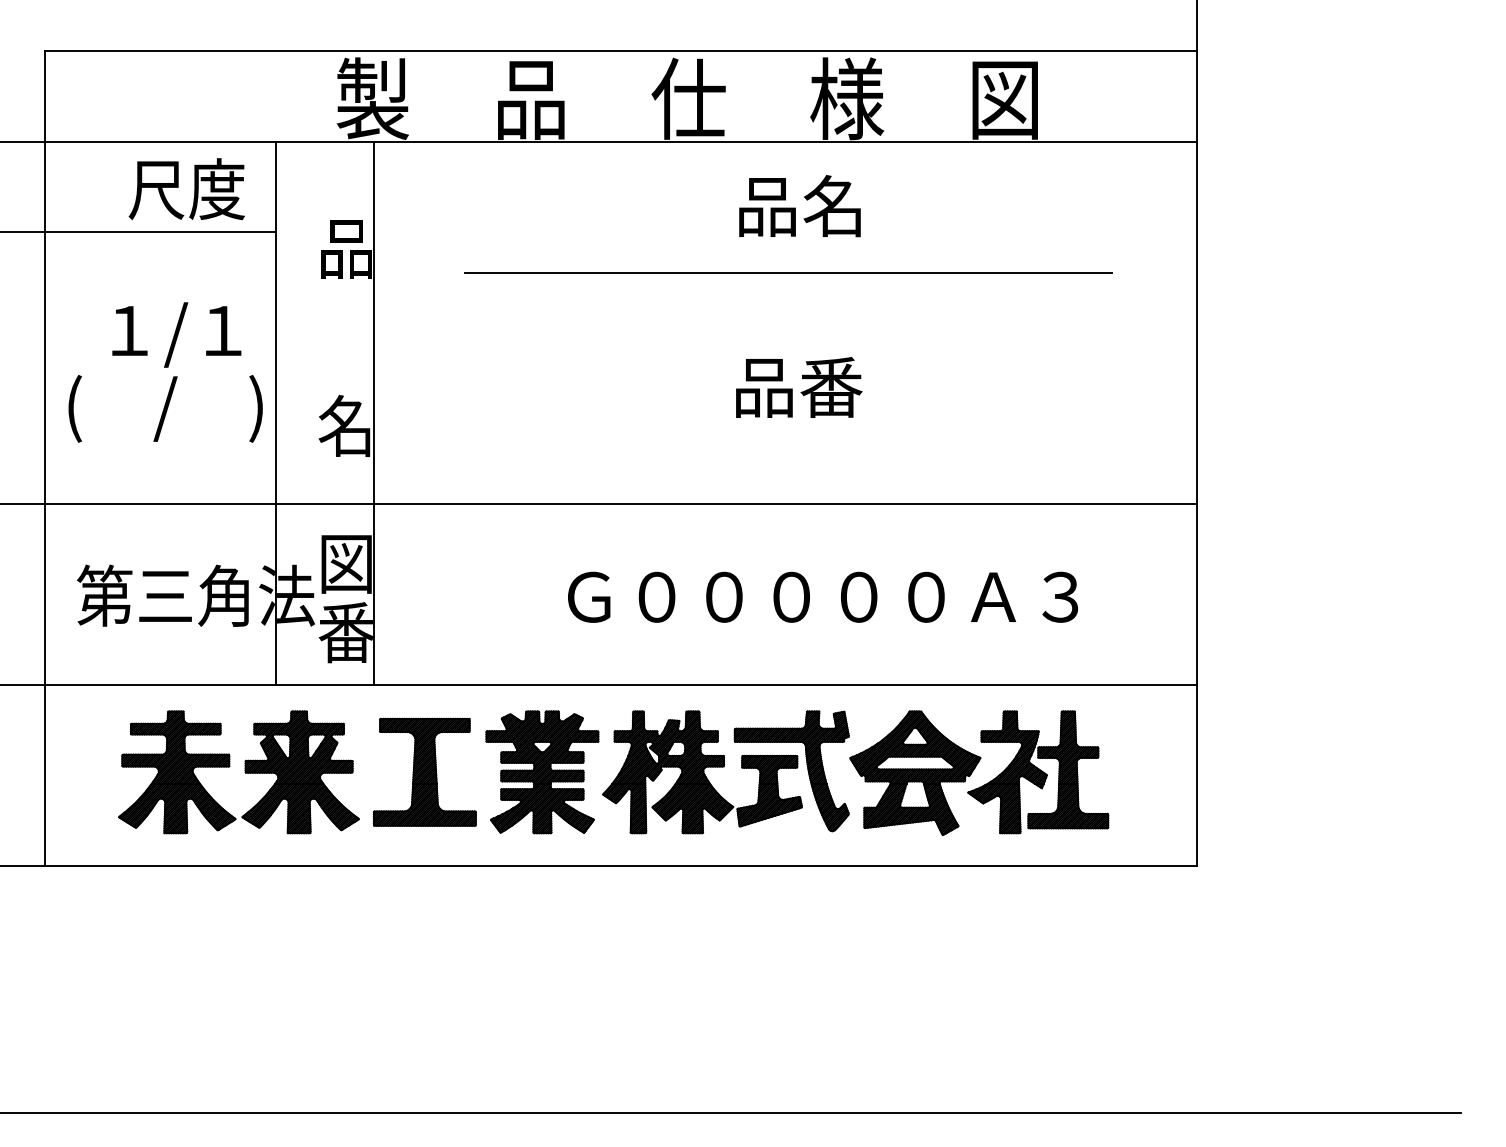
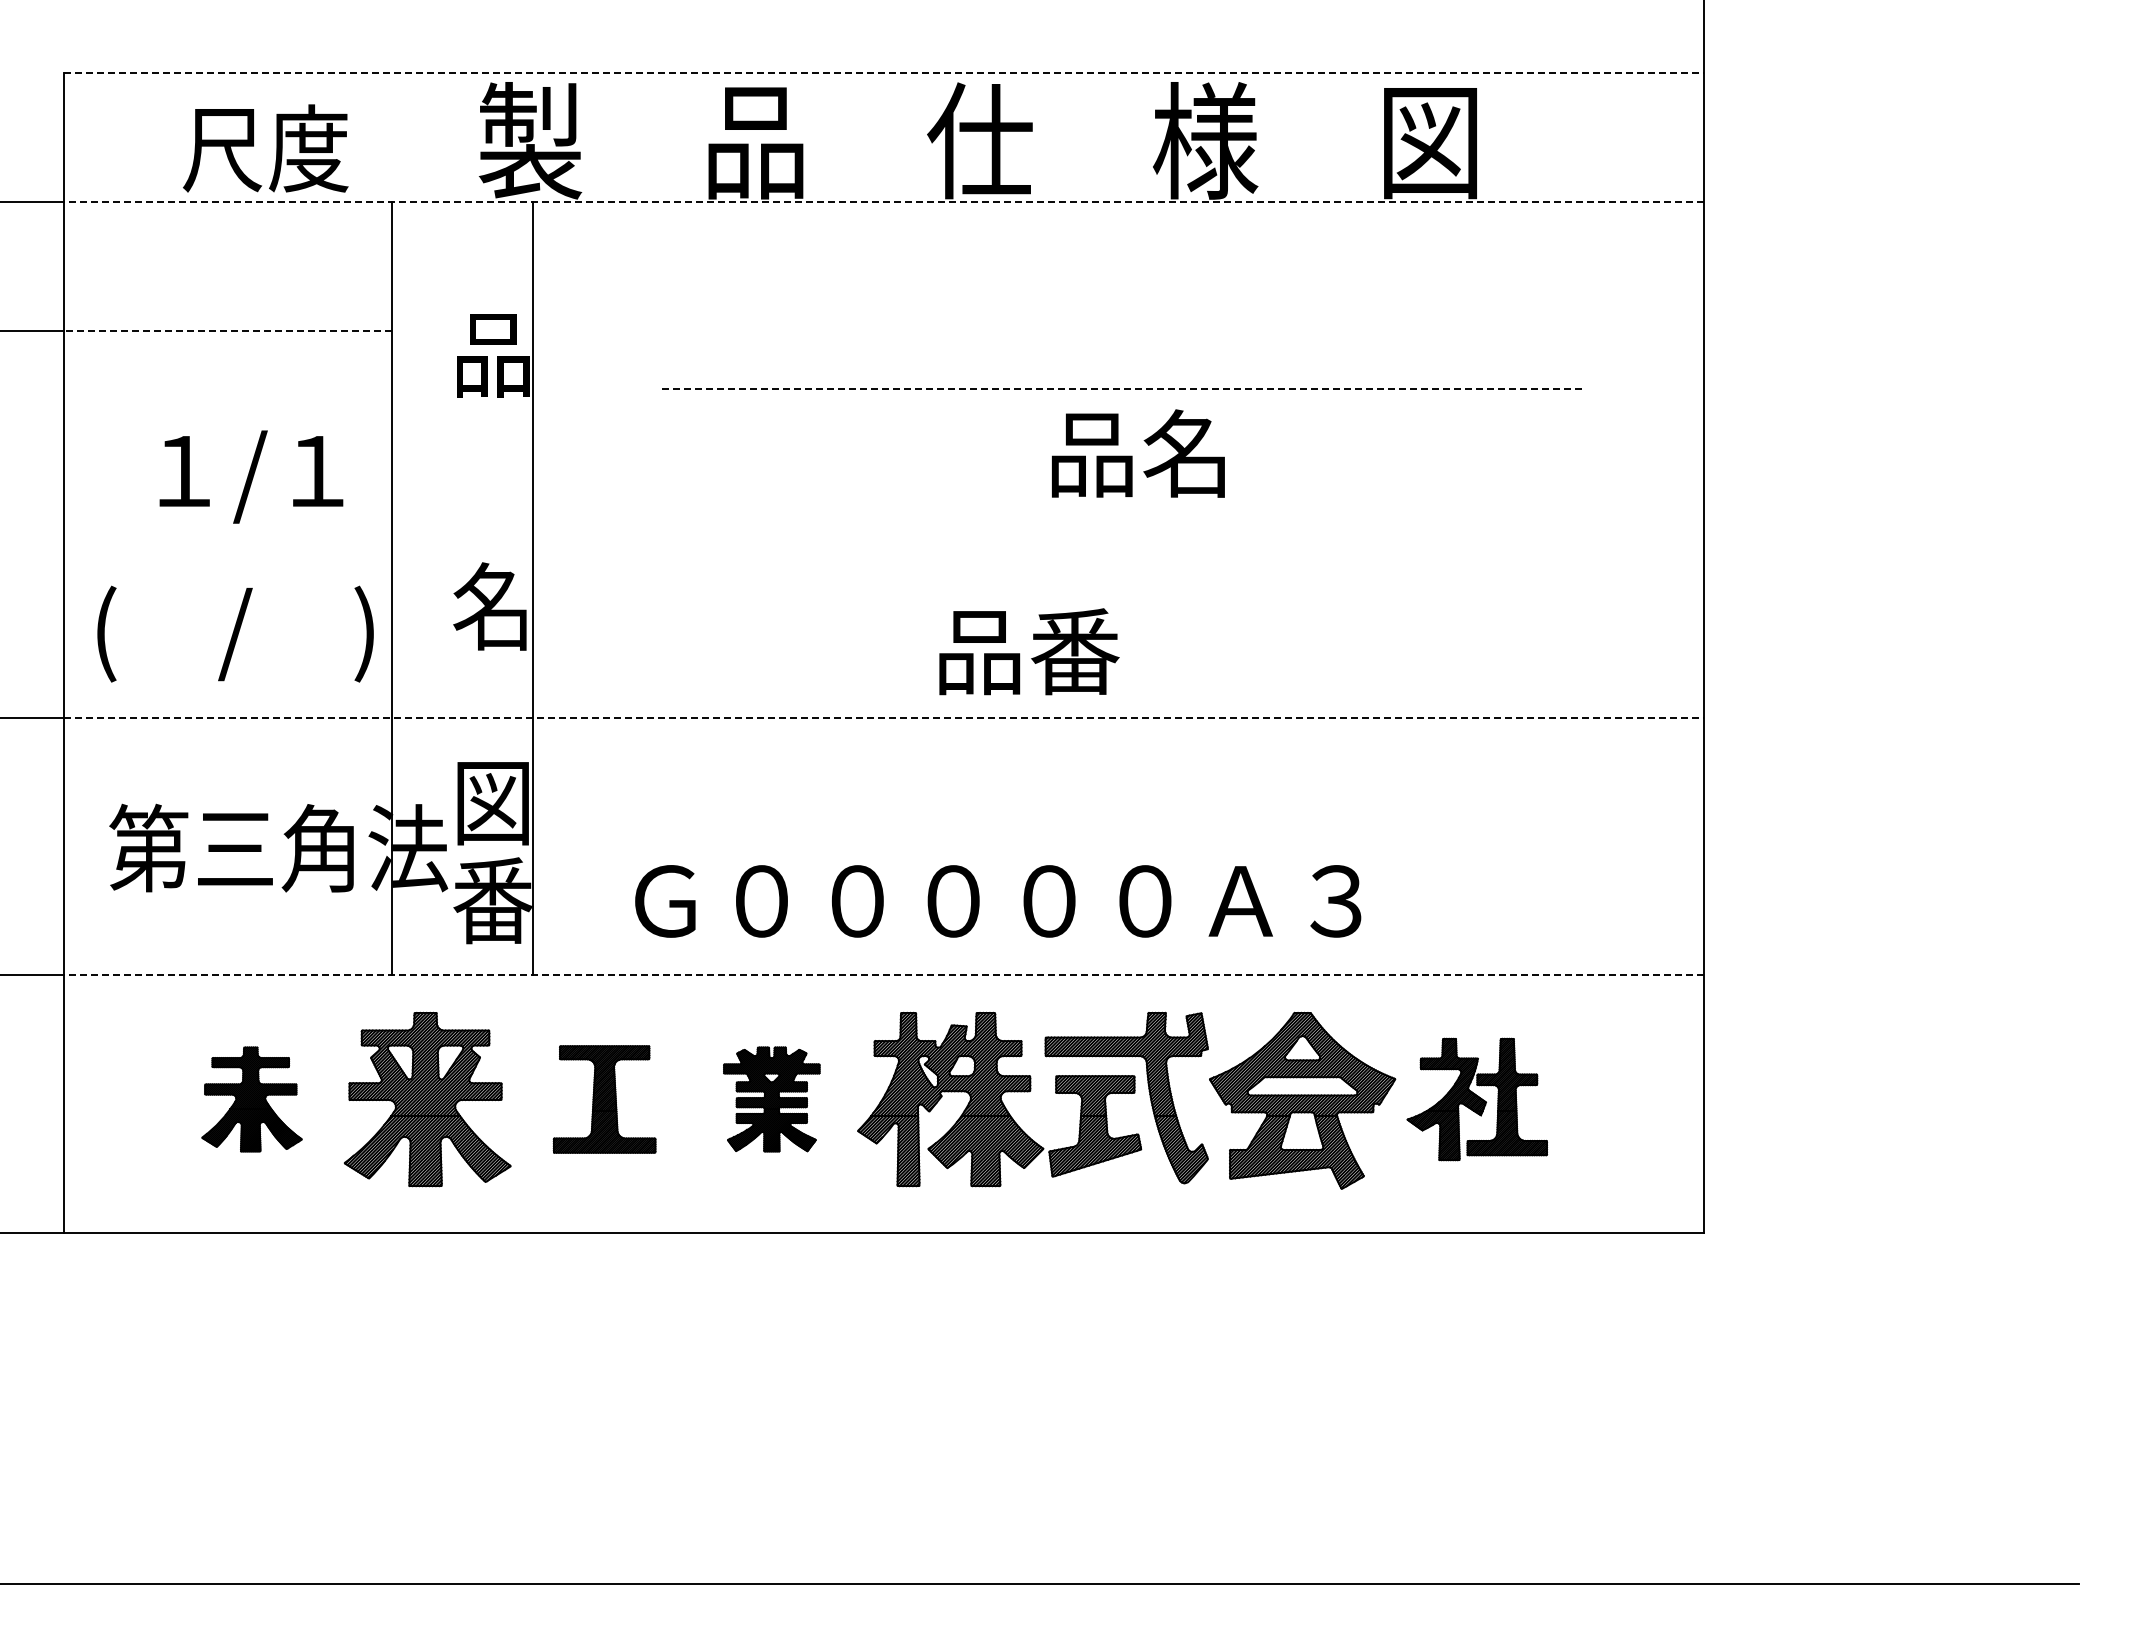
line: (621, 51) -> (884, 73), solid -> dashed
line: (621, 142) -> (884, 202), solid -> dashed
text: (186, 189) -> (265, 148), moved
text: (800, 206) -> (1138, 453), moved
line: (160, 232) -> (228, 331), solid -> dashed
line: (788, 273) -> (1122, 389), solid -> dashed
text: (799, 387) -> (1029, 651), moved
text: (165, 408) -> (235, 633), moved
line: (621, 503) -> (884, 717), solid -> dashed
text: (823, 597) -> (998, 901), moved
line: (621, 685) -> (884, 975), solid -> dashed
part: (176, 772) -> (251, 1099), size x0.6
part: (424, 772) -> (604, 1099), size x0.7
part: (542, 772) -> (771, 1099), size x0.6
part: (1037, 772) -> (1476, 1099), size x0.7

